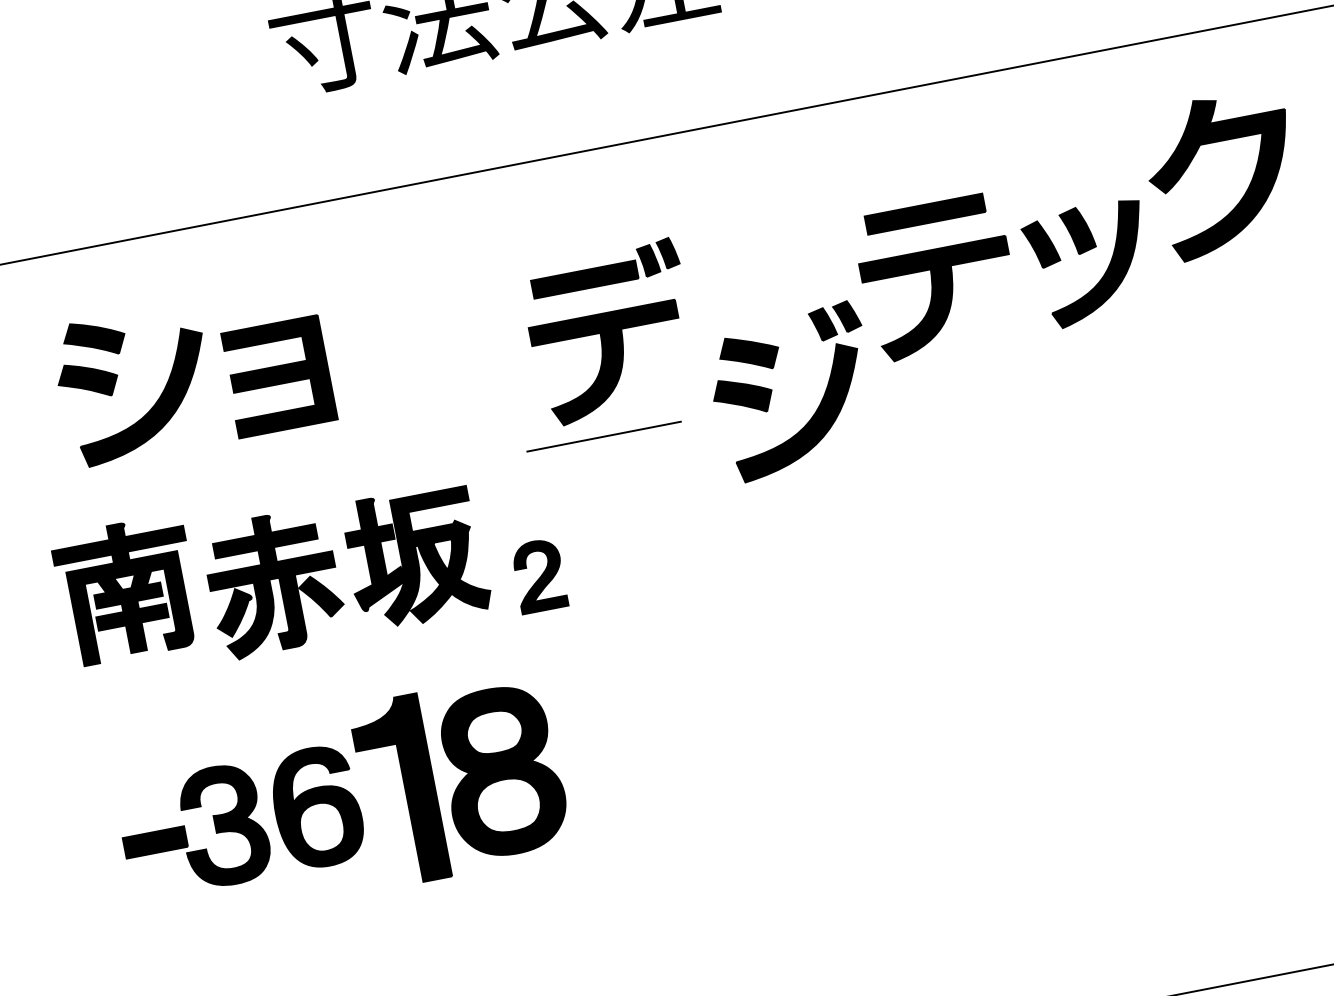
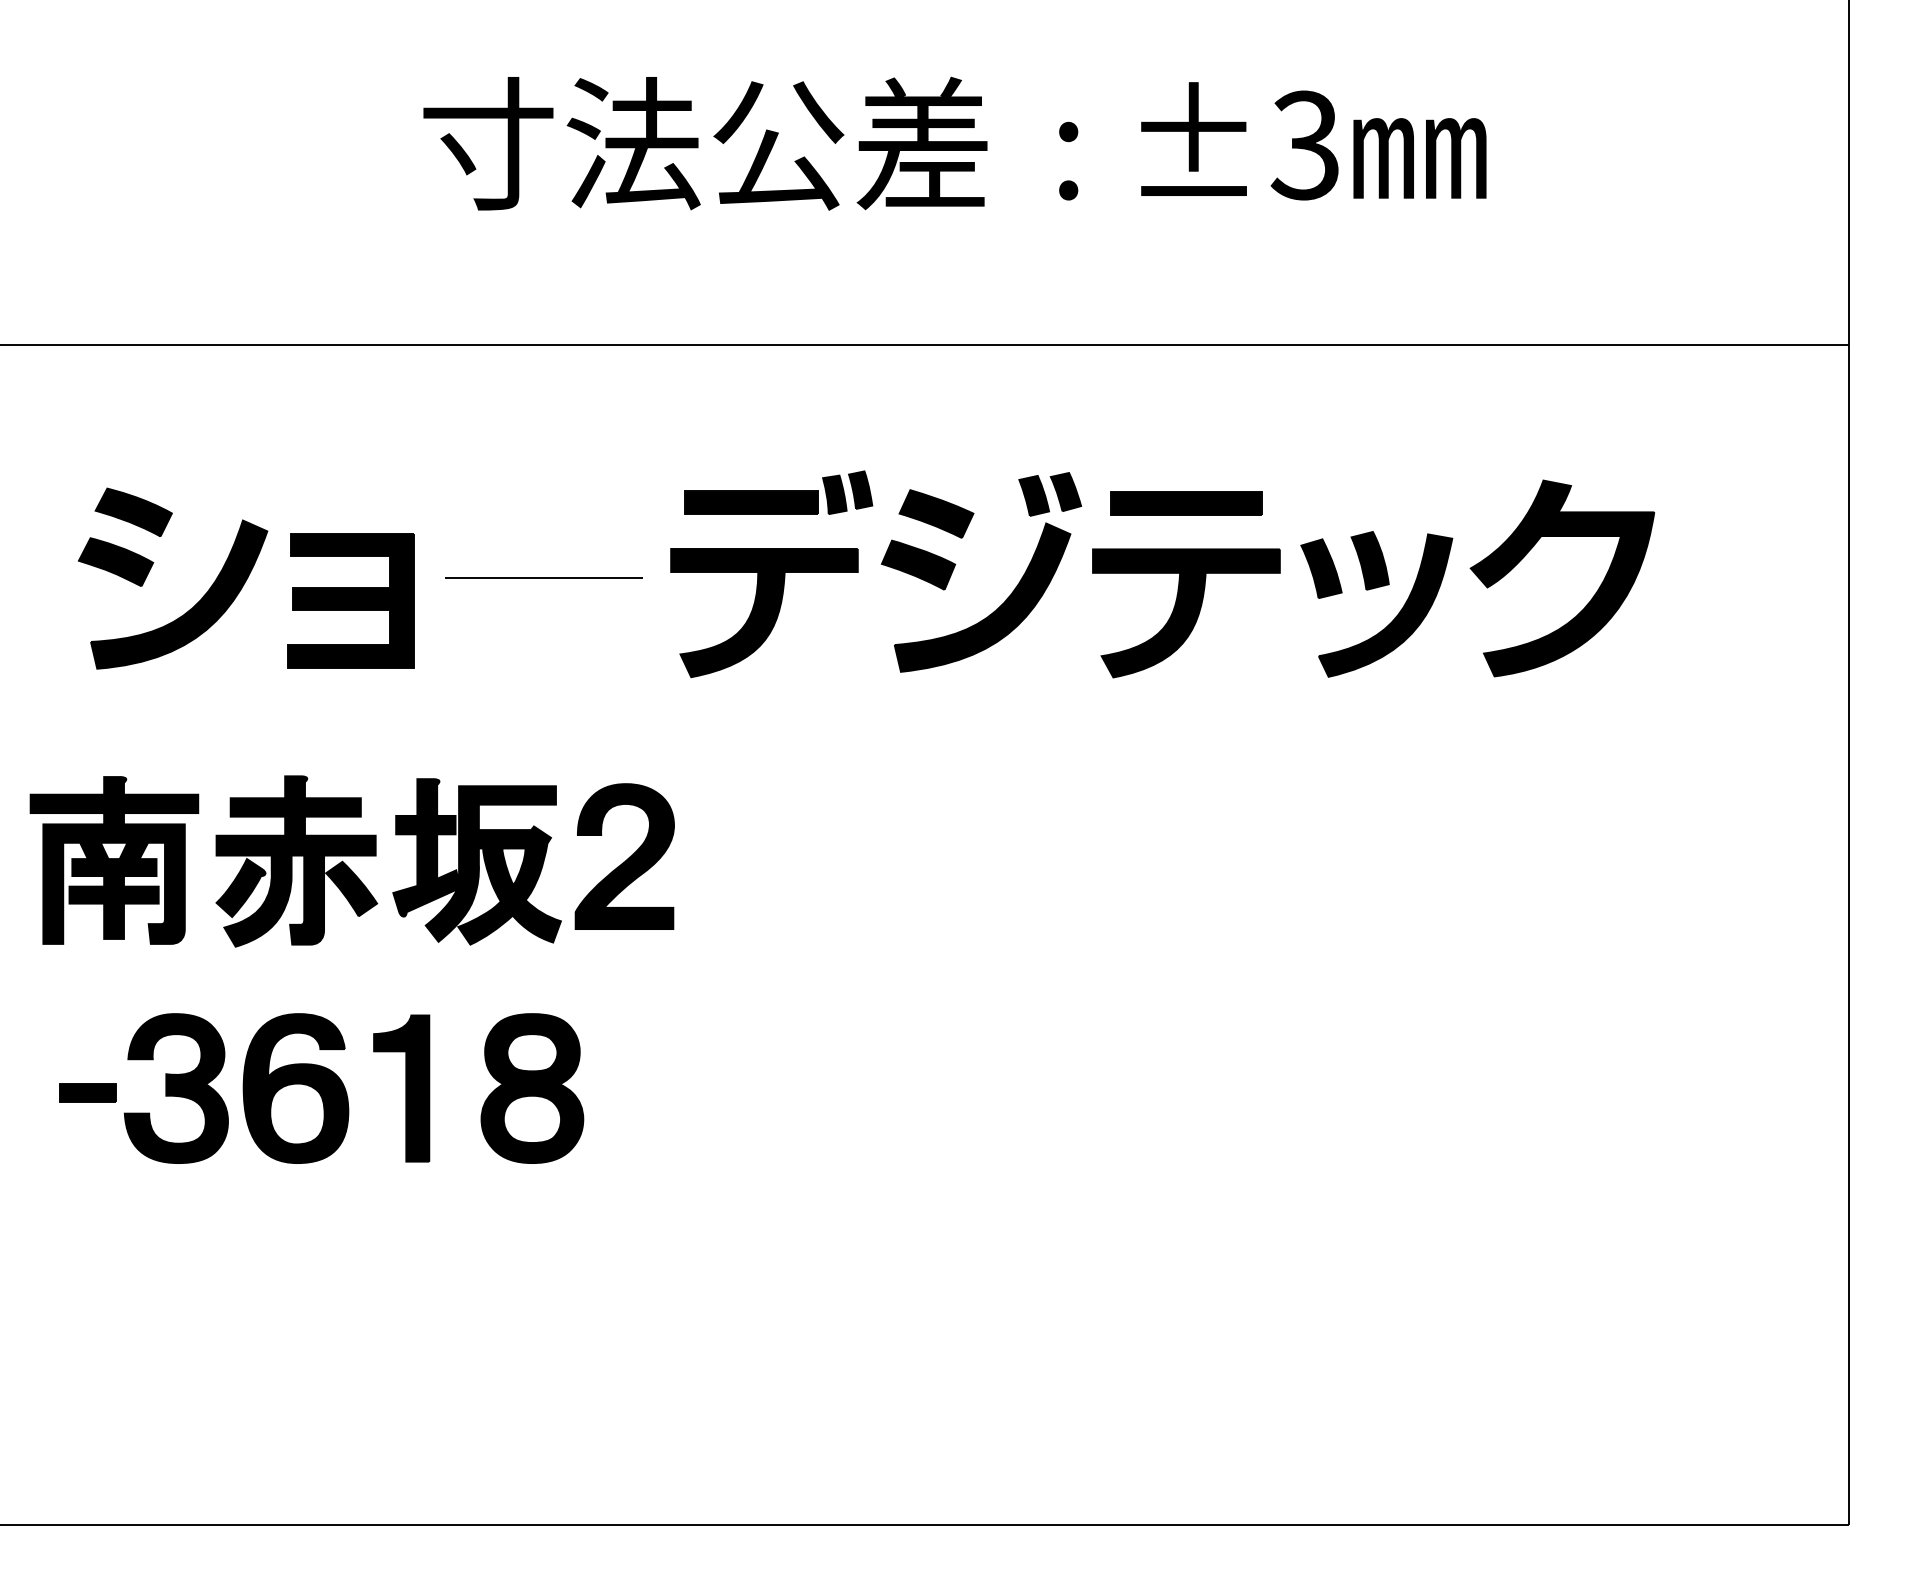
part: (1248, 187) -> (1590, 599), moved
part: (277, 376) -> (350, 600), moved
part: (116, 380) -> (151, 568), moved
part: (772, 389) -> (956, 564), moved
line: (603, 436) -> (543, 577), moved
part: (415, 556) -> (476, 861), moved
part: (539, 575) -> (624, 856), size x1.67
part: (274, 583) -> (296, 861), moved
part: (127, 590) -> (114, 860), moved
part: (502, 771) -> (532, 1088), size x0.71
part: (399, 791) -> (401, 1088), size x0.62
part: (154, 842) -> (87, 1092), size x0.71

